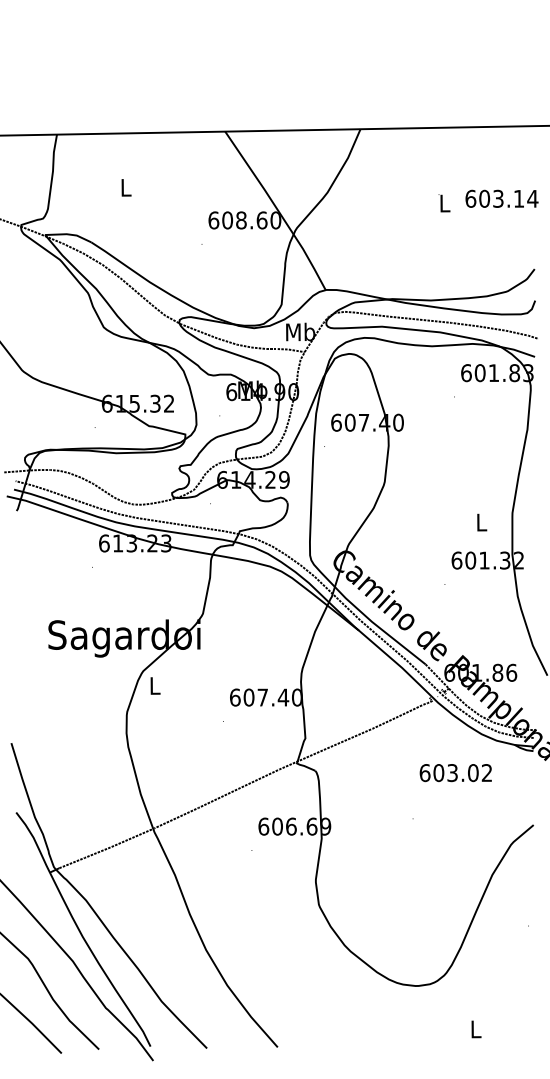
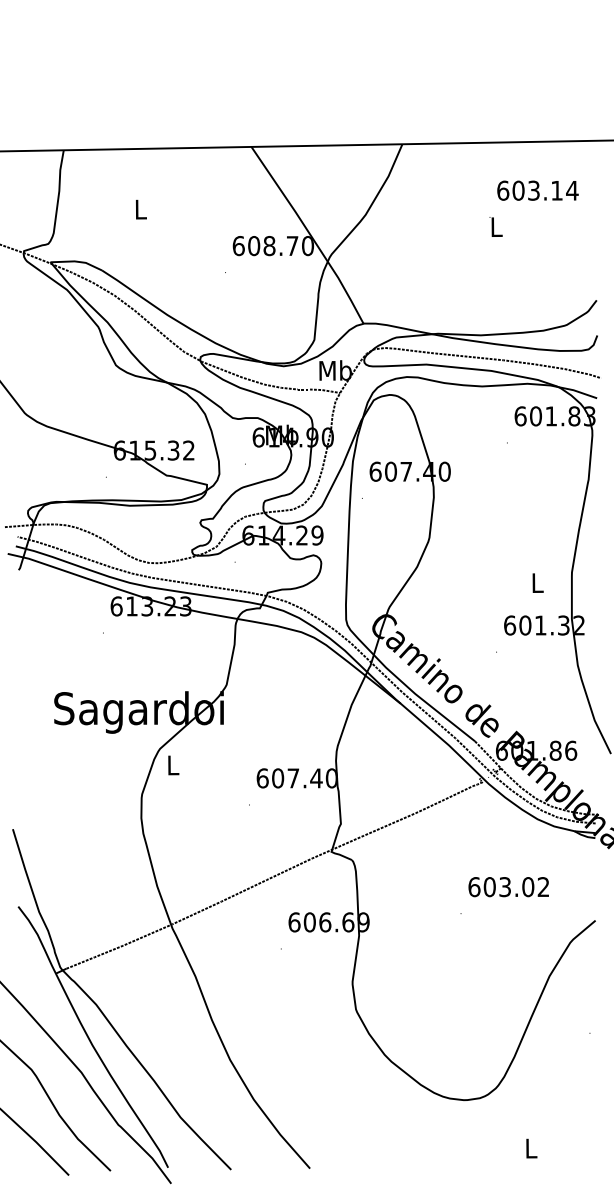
text: (501, 198) -> (537, 190), moved
text: (261, 220) -> (291, 246), 608.60 -> 608.70
text: (455, 773) -> (508, 887), moved

